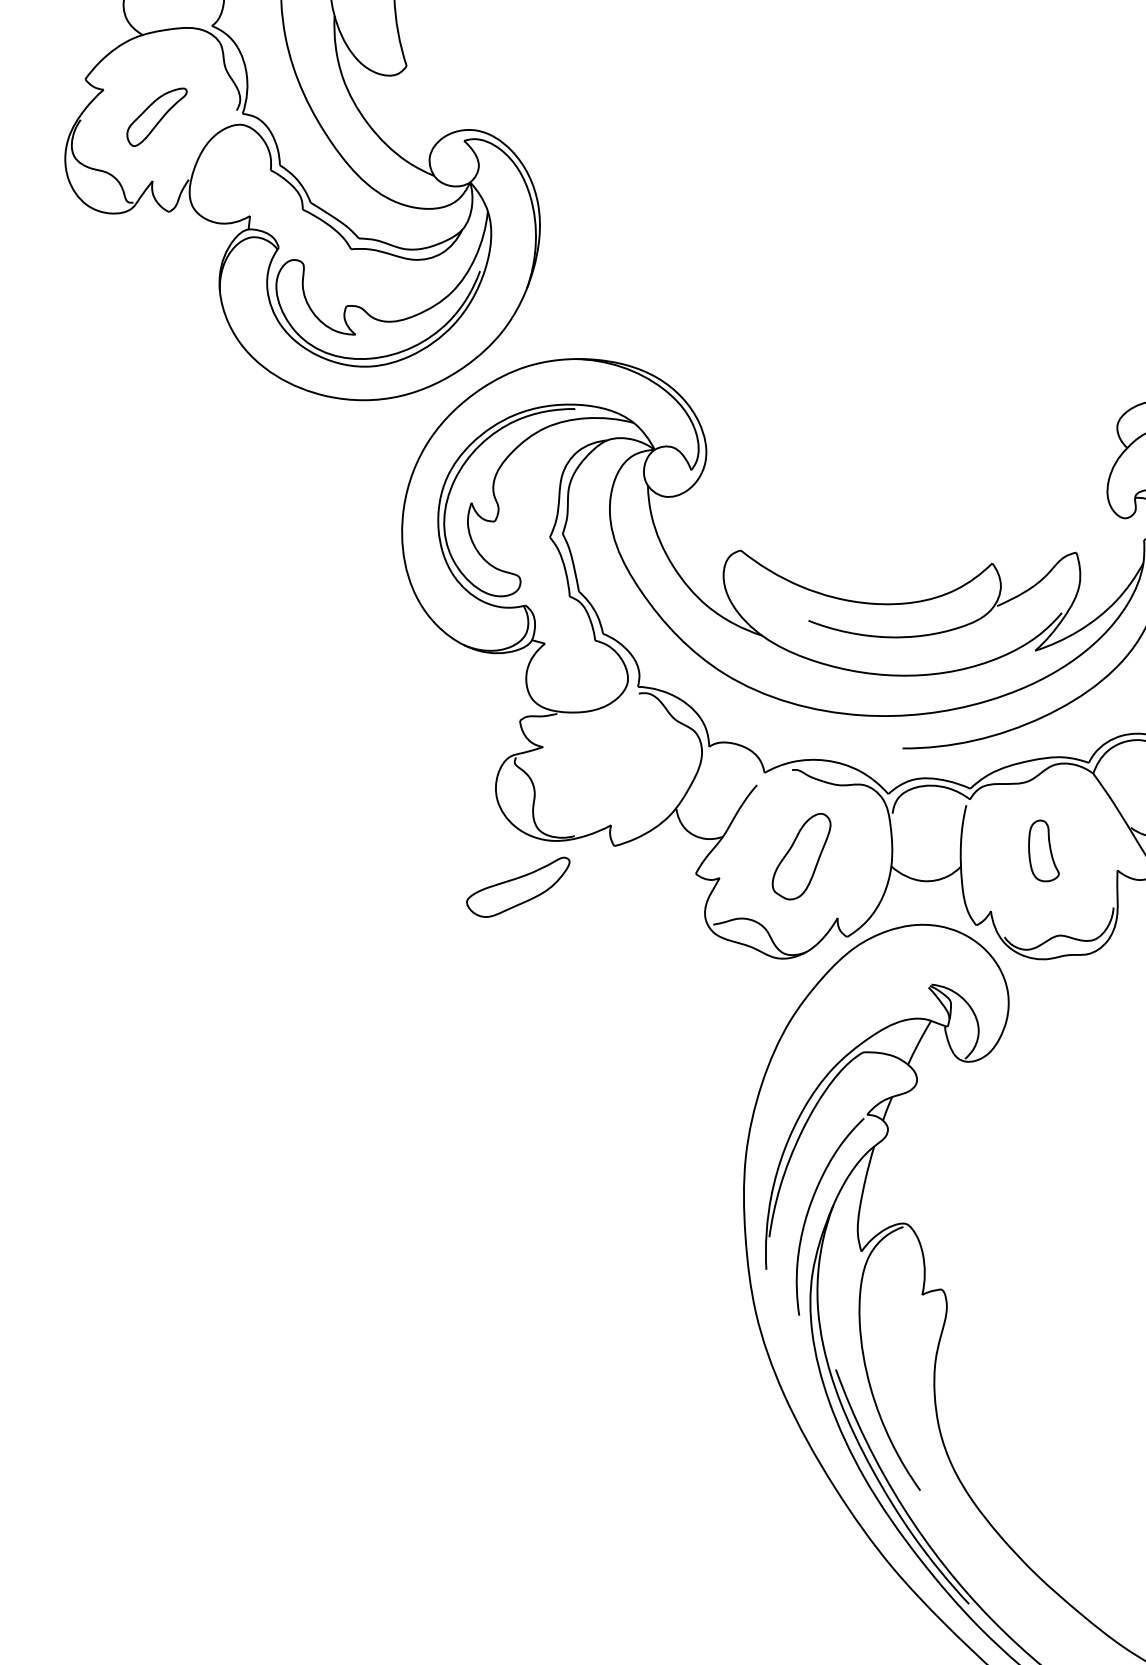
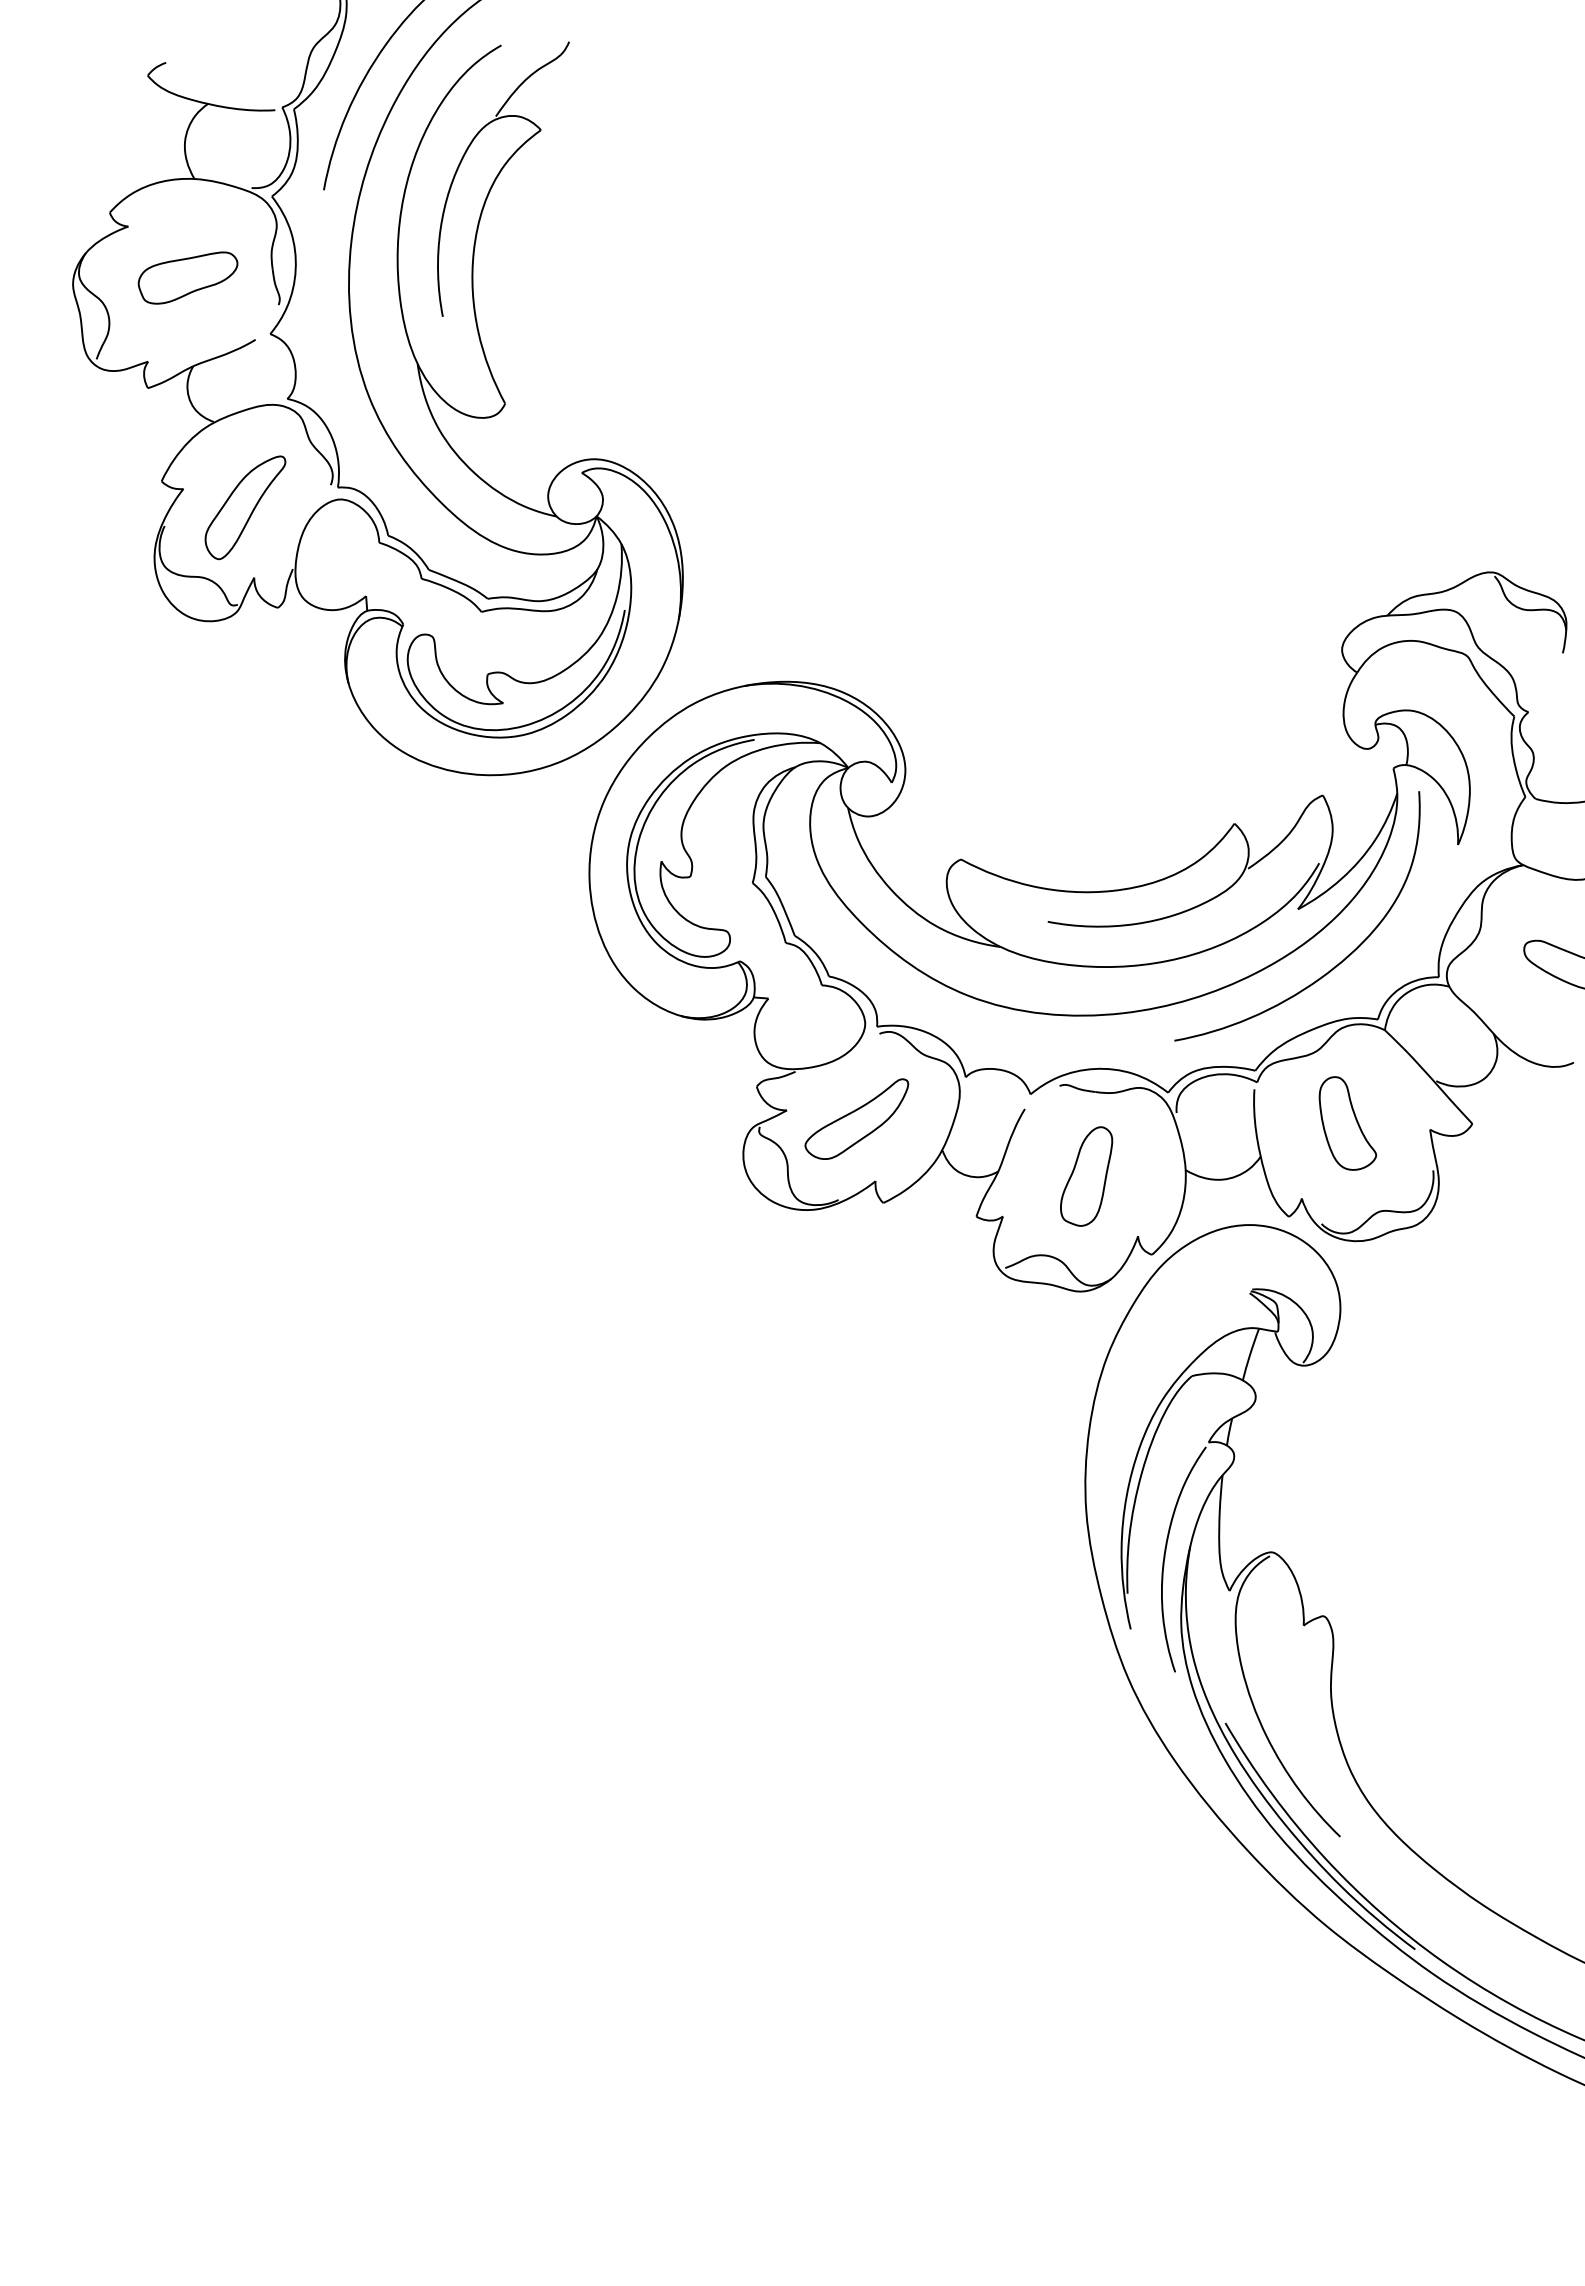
part: (156, 116) -> (245, 507), size x1.43
part: (1044, 851) -> (1347, 1123), size x1.43
part: (517, 885) -> (856, 1118), moved

